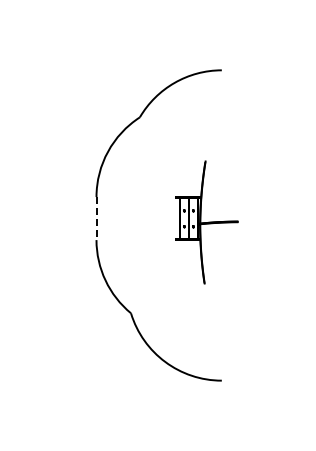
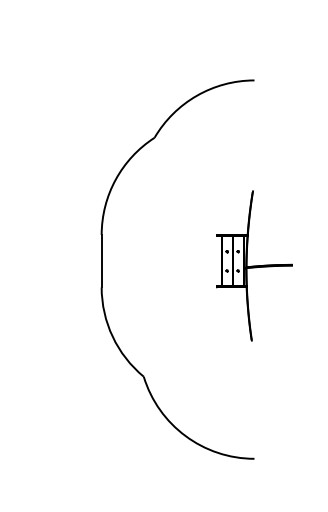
line: (96, 218) -> (101, 261), dashed -> solid
part: (206, 222) -> (254, 265), moved

